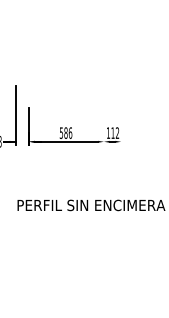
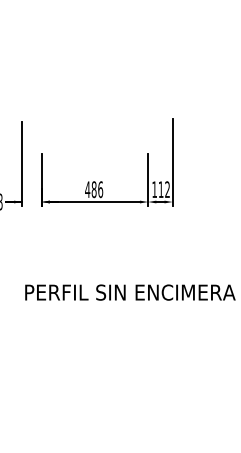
line: (121, 114) -> (172, 162), added
line: (104, 125) -> (148, 179), added
text: (61, 133) -> (87, 189), 586 -> 486

